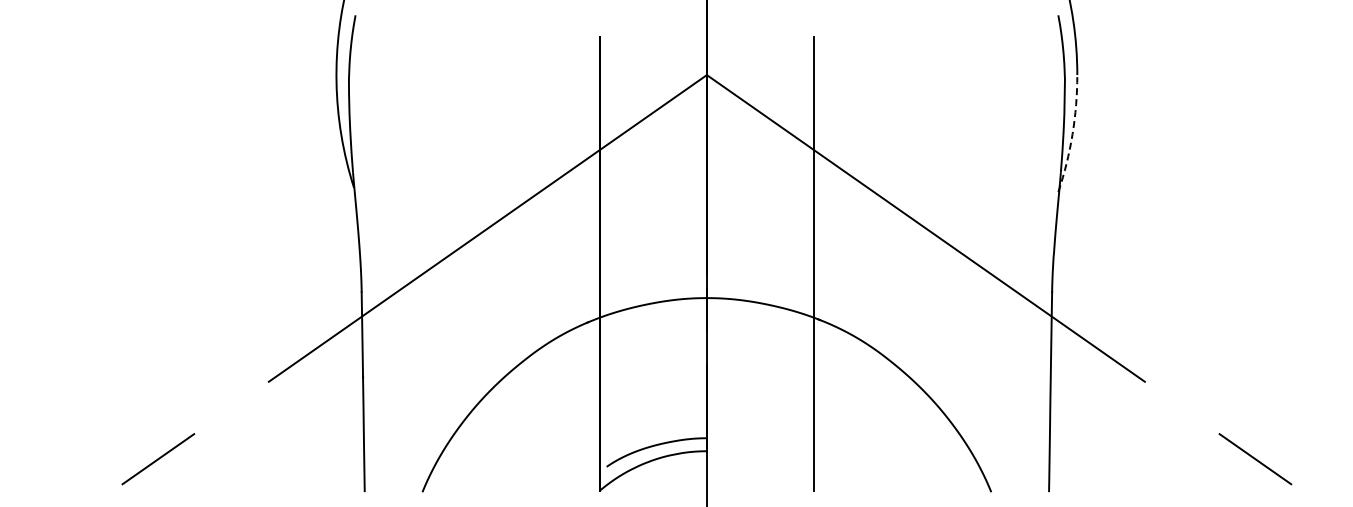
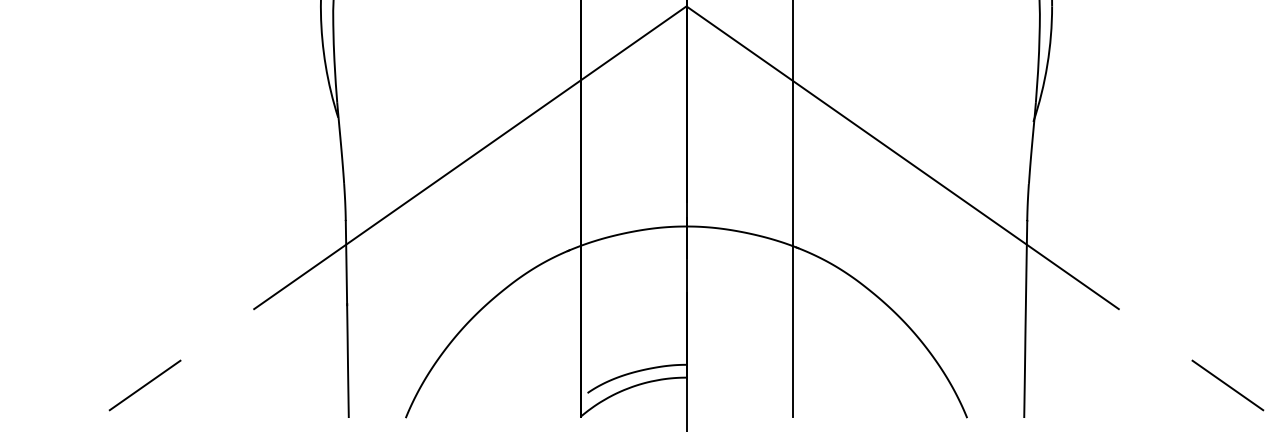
arc: (1072, 134) -> (1047, 65), dashed -> solid

